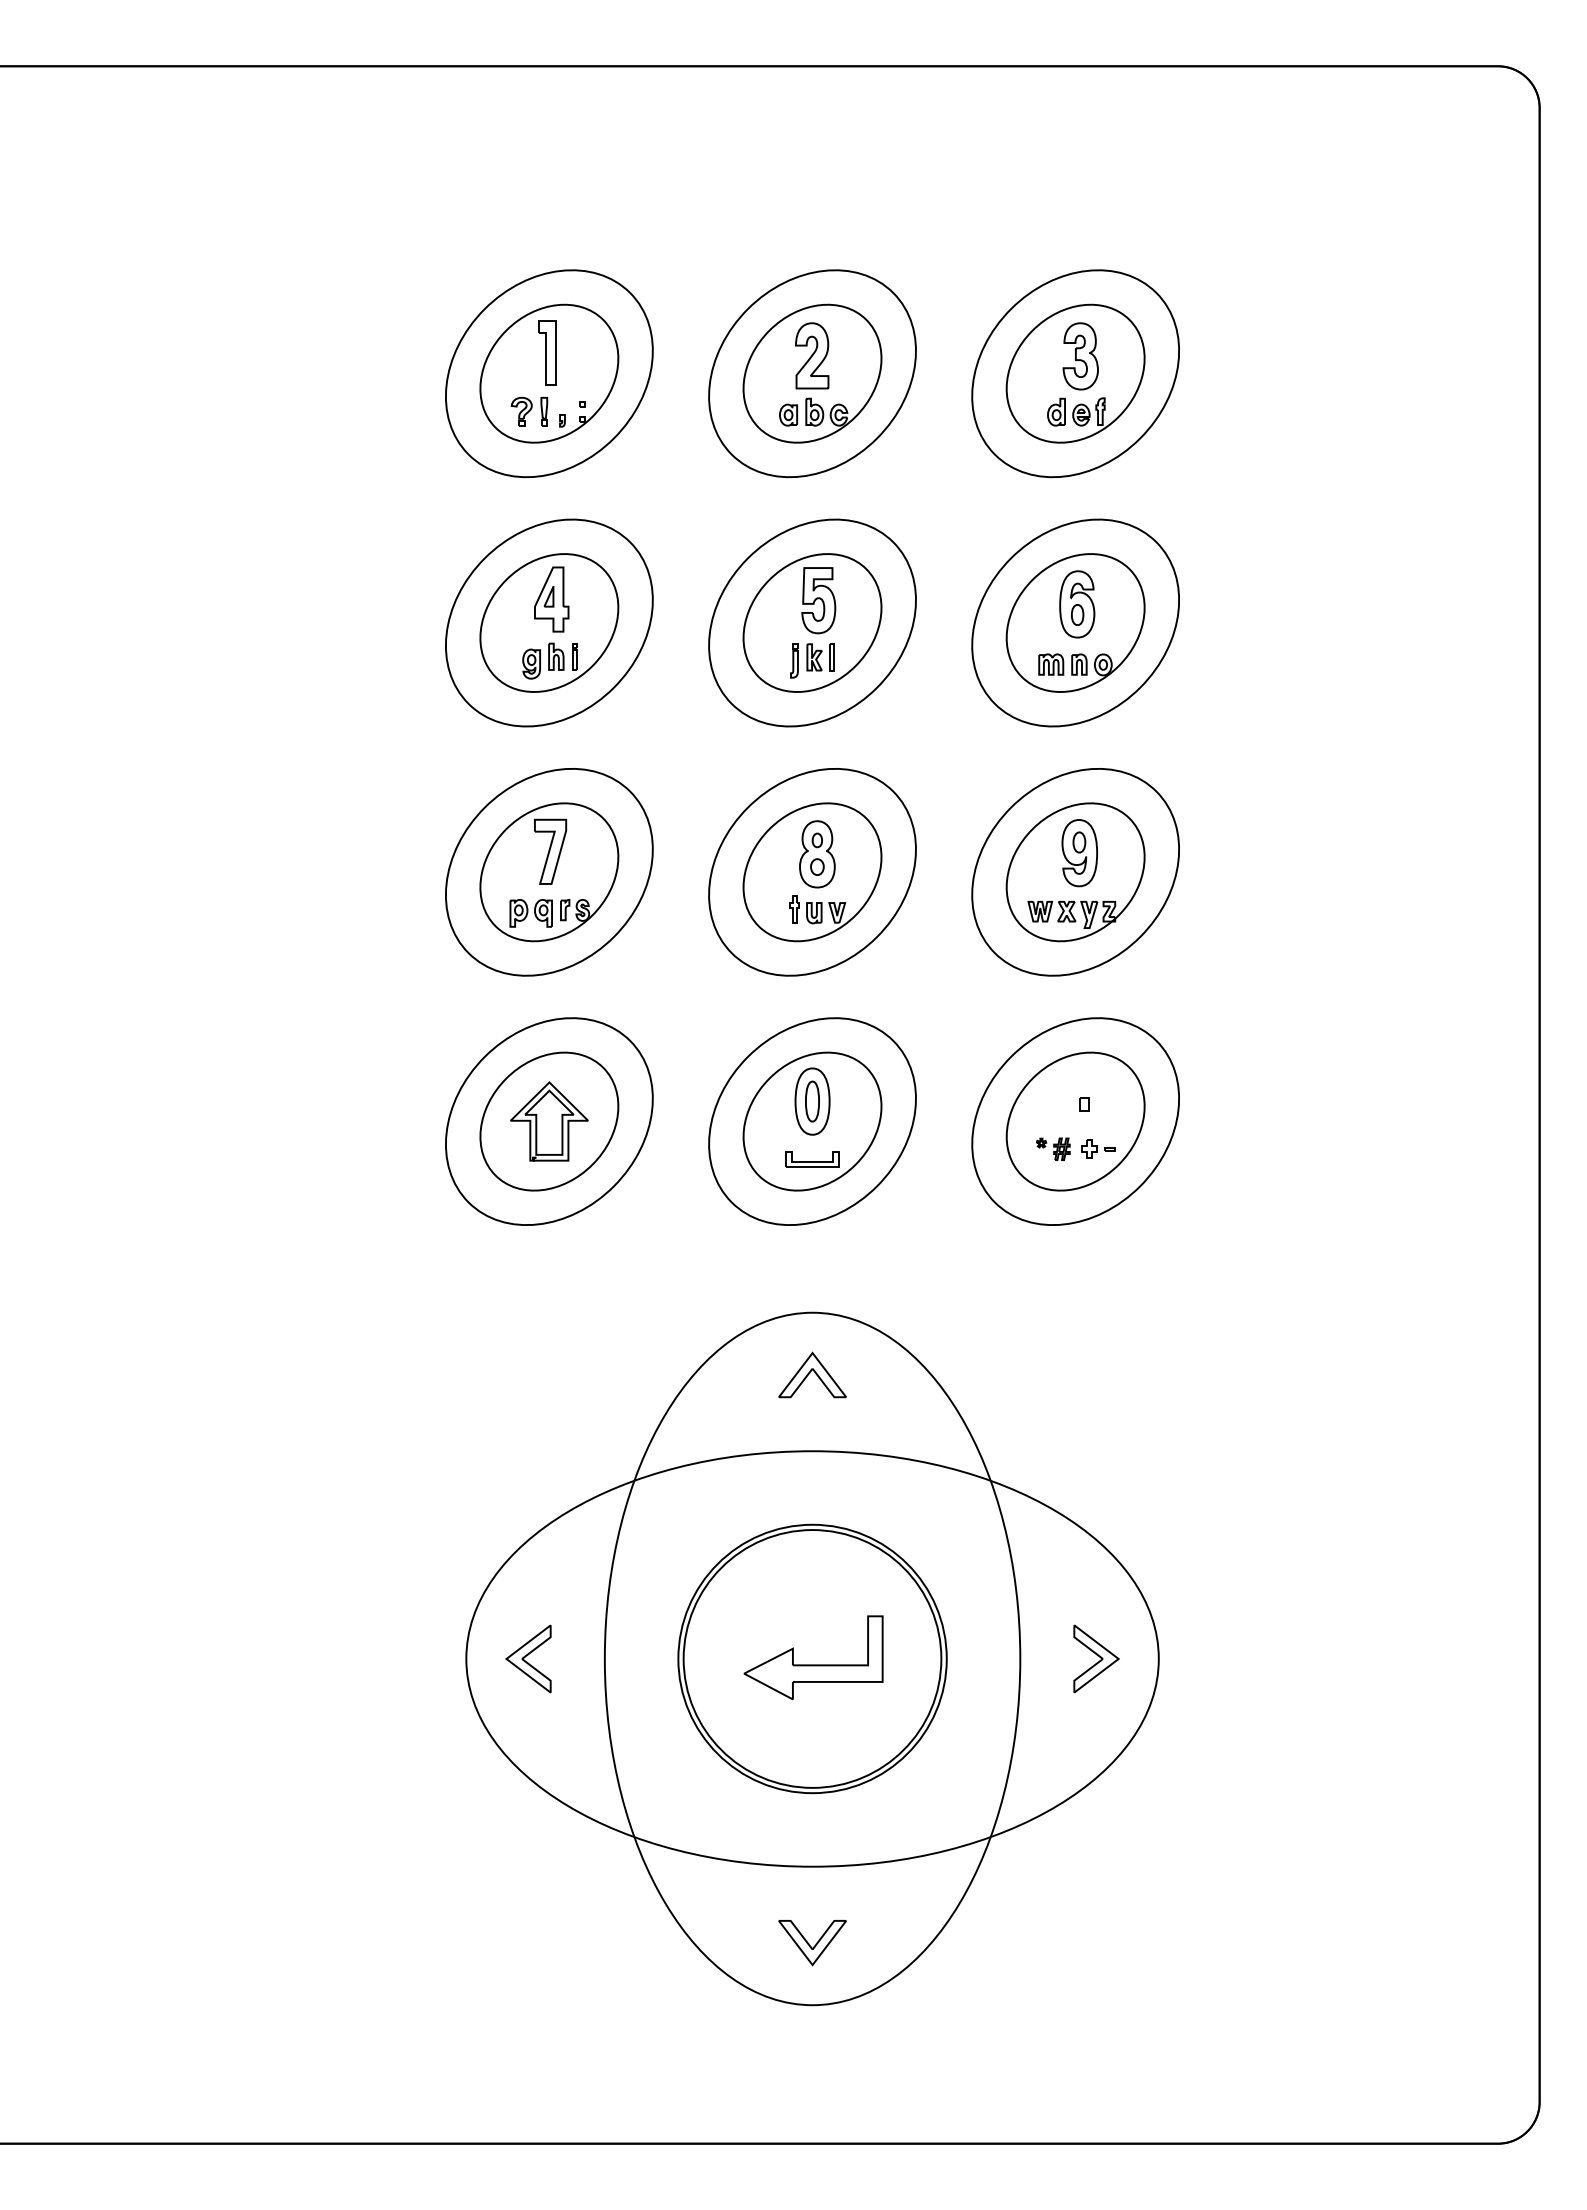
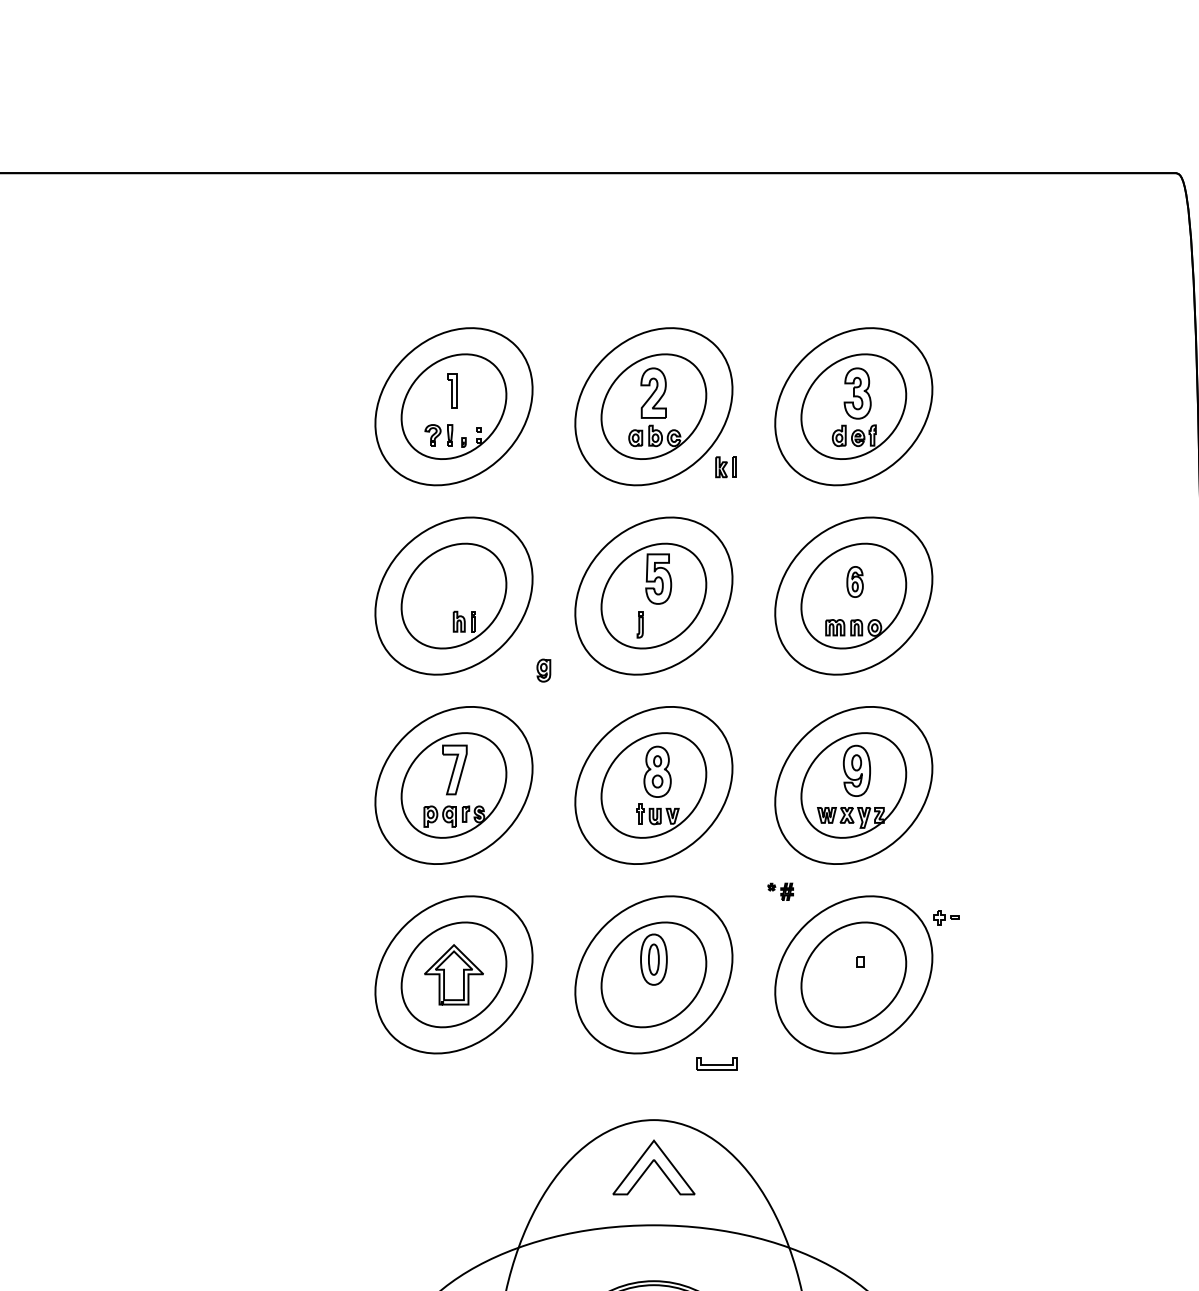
part: (547, 352) -> (452, 390), size x0.7
part: (551, 599) -> (455, 578), removed
part: (1077, 604) -> (855, 582), size x0.6
part: (820, 657) -> (726, 467), moved
part: (531, 663) -> (543, 670), moved
part: (1053, 1148) -> (780, 891), moved
part: (1098, 1148) -> (946, 917), moved
part: (812, 1159) -> (716, 1063), moved
part: (812, 1374) -> (653, 1167), size x1.6

